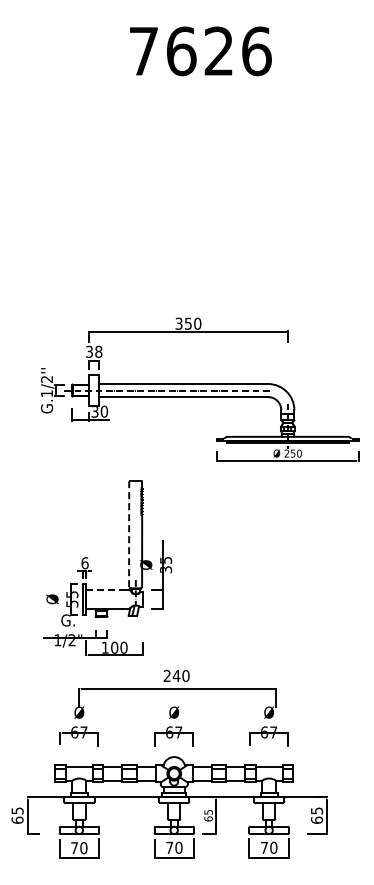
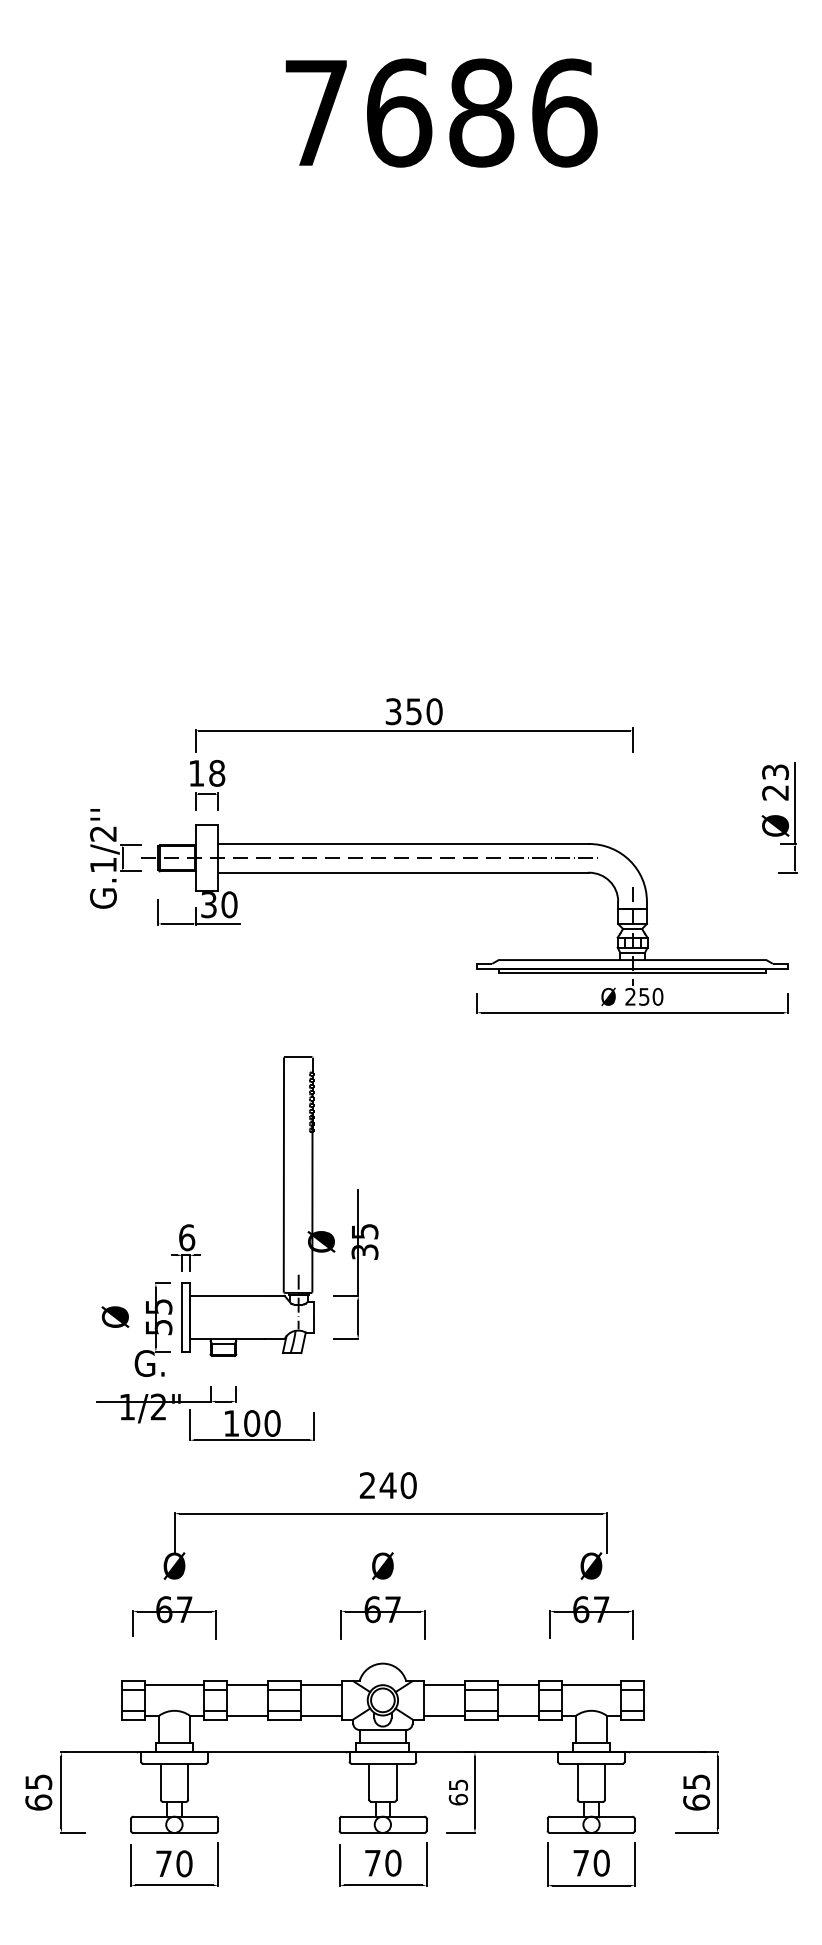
text: (218, 51) -> (480, 113), 7626 -> 7686
text: (89, 351) -> (196, 772), 38 -> 18
part: (354, 371) -> (779, 816), added
line: (129, 535) -> (284, 1176), dashed -> solid
line: (104, 589) -> (229, 1295), dashed -> solid

